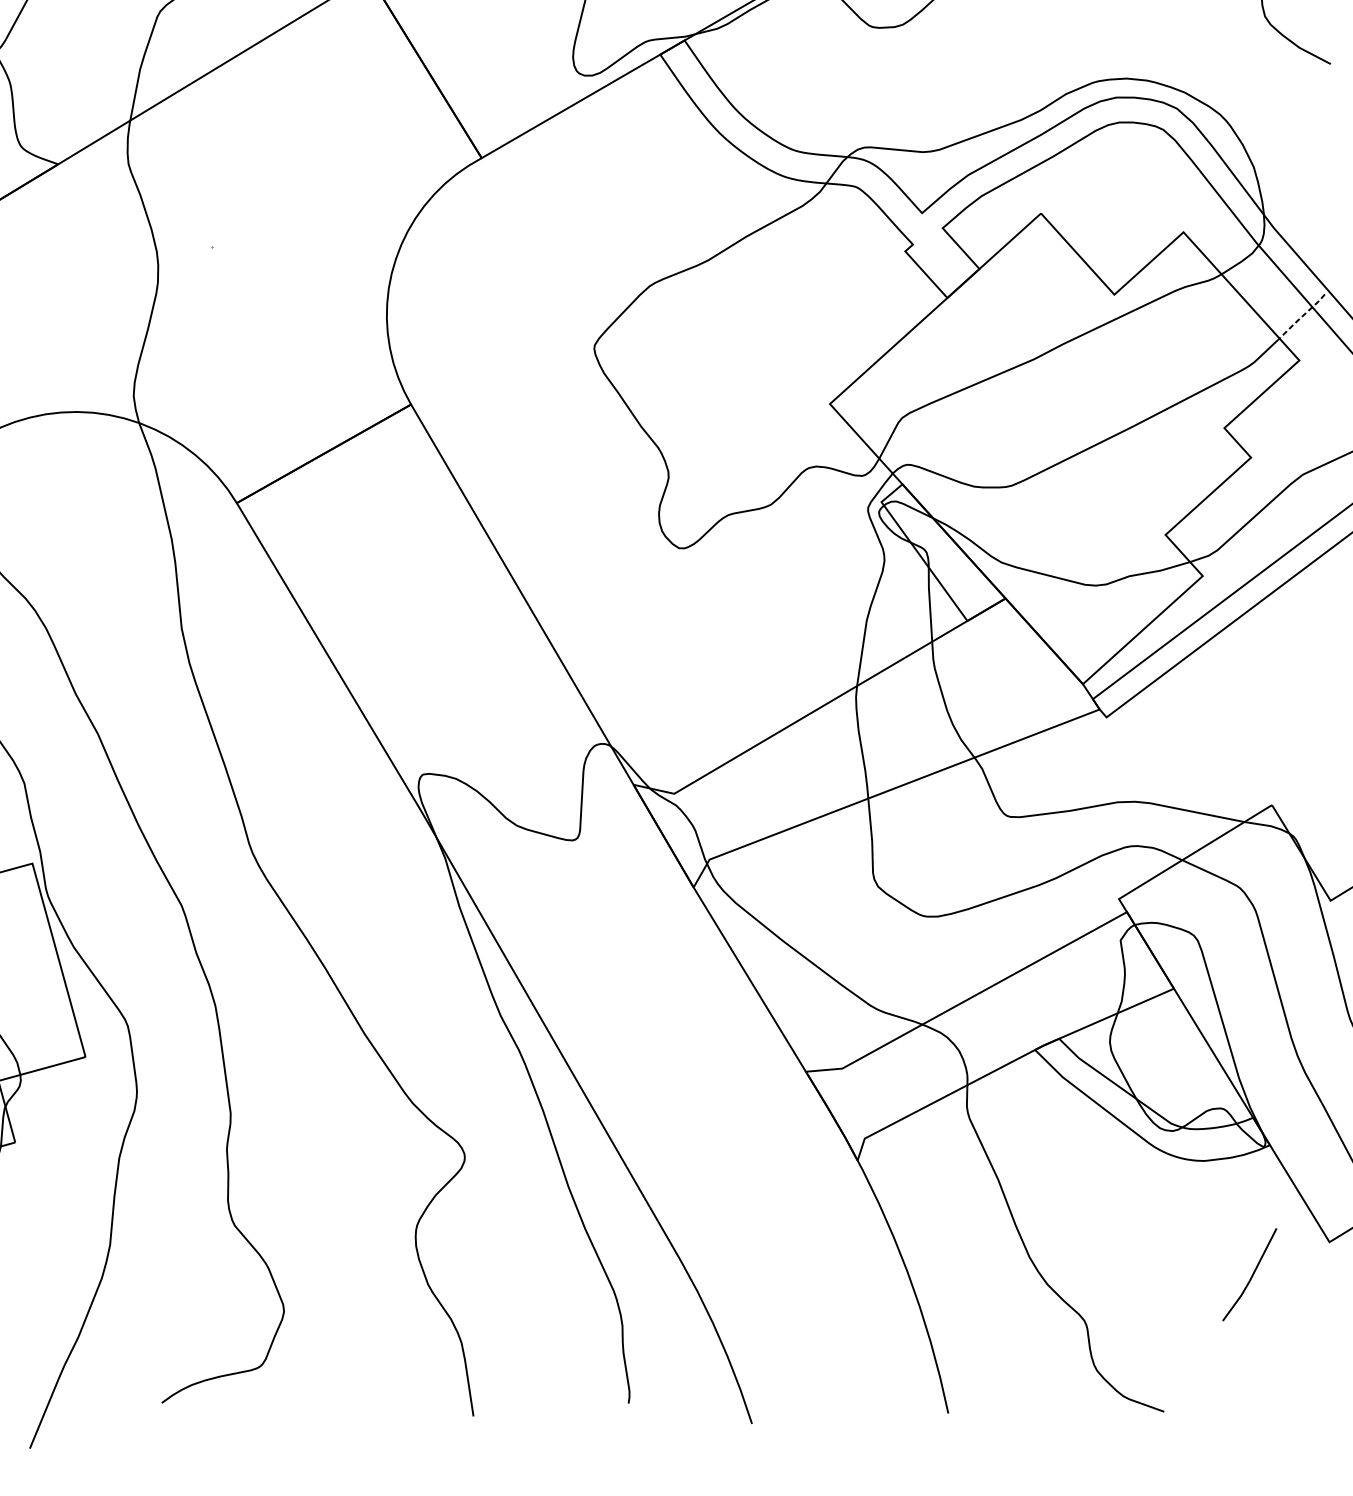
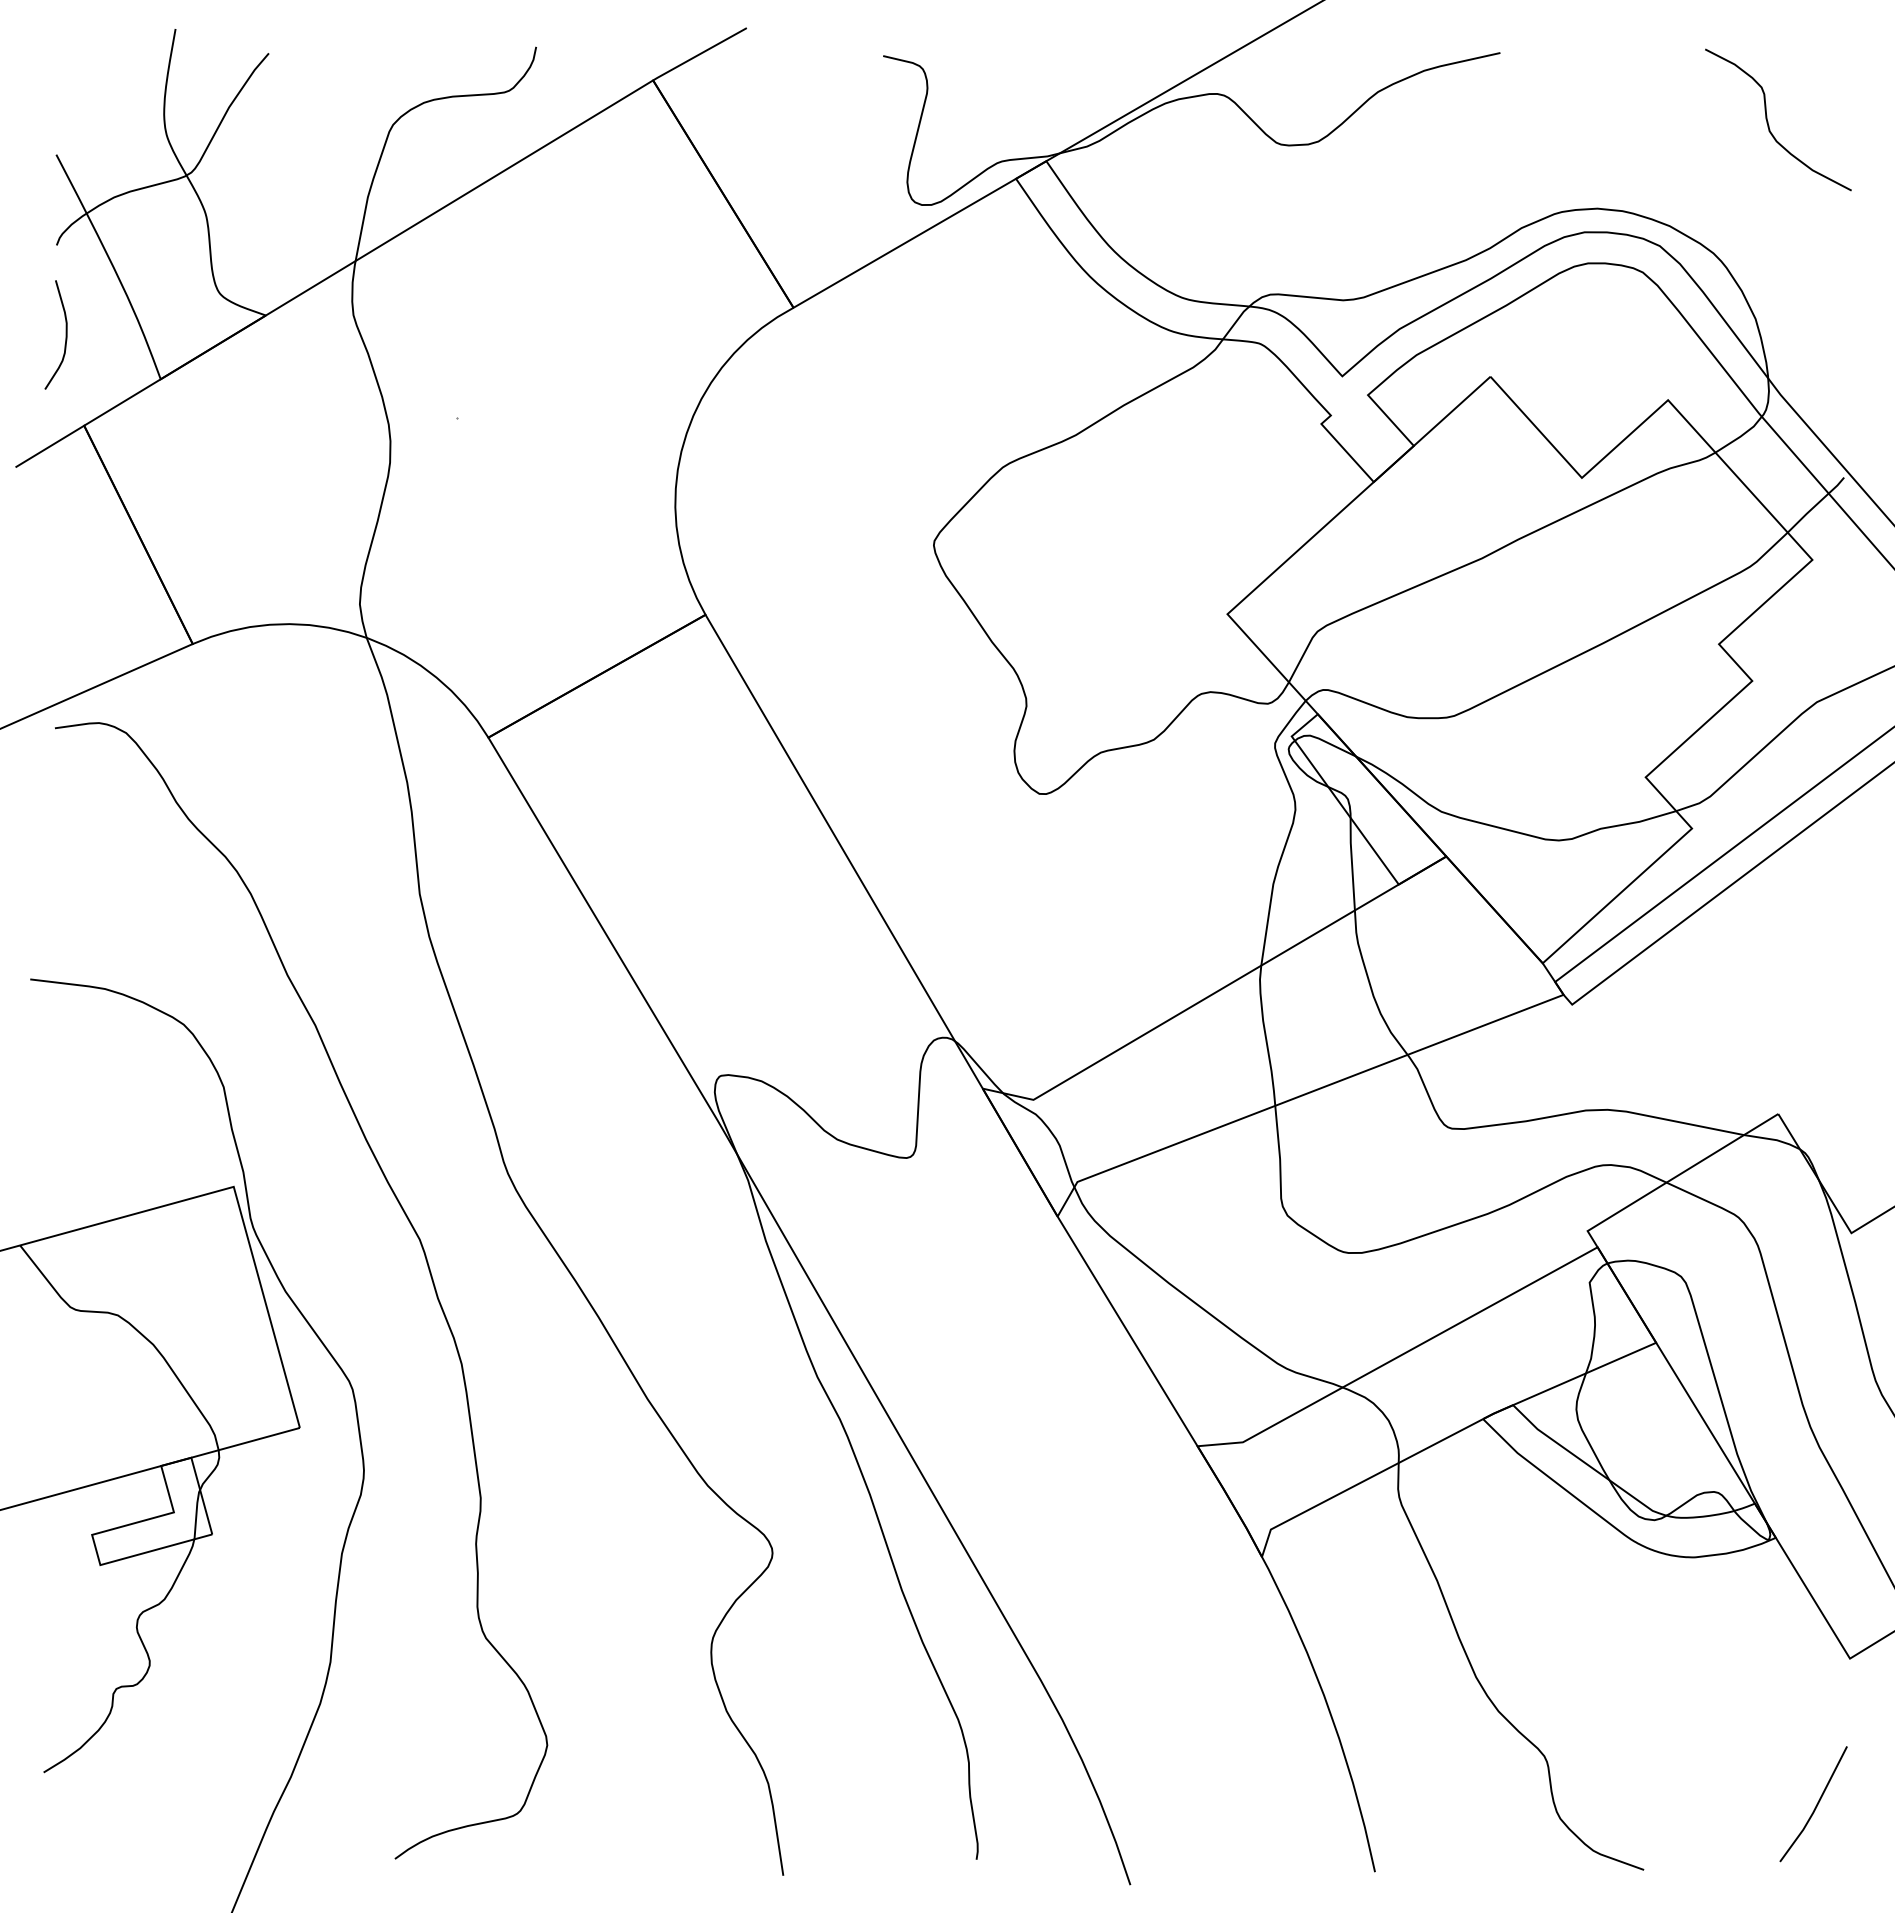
line: (1301, 316) -> (1815, 505), dashed -> solid
line: (1251, 1276) -> (1815, 1806), moved

